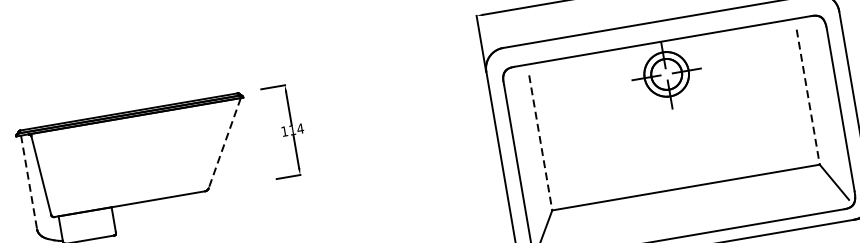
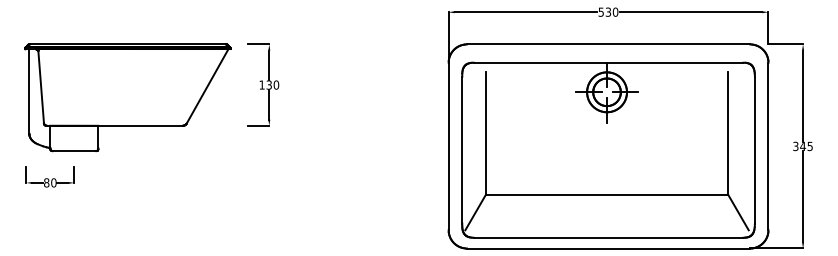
line: (808, 98) -> (728, 134), dashed -> solid
text: (296, 128) -> (272, 84), 114 -> 130
line: (224, 143) -> (207, 86), dashed -> solid
line: (540, 143) -> (485, 134), dashed -> solid
line: (29, 182) -> (29, 91), dashed -> solid

